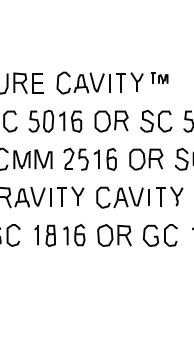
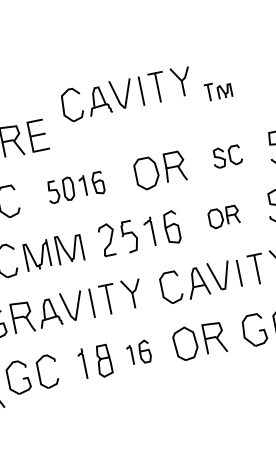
part: (99, 82) -> (125, 93), moved
part: (55, 120) -> (75, 186), size x0.7
part: (156, 120) -> (227, 155), size x0.6
part: (146, 159) -> (224, 217), size x0.6
part: (74, 235) -> (139, 353), size x0.7

